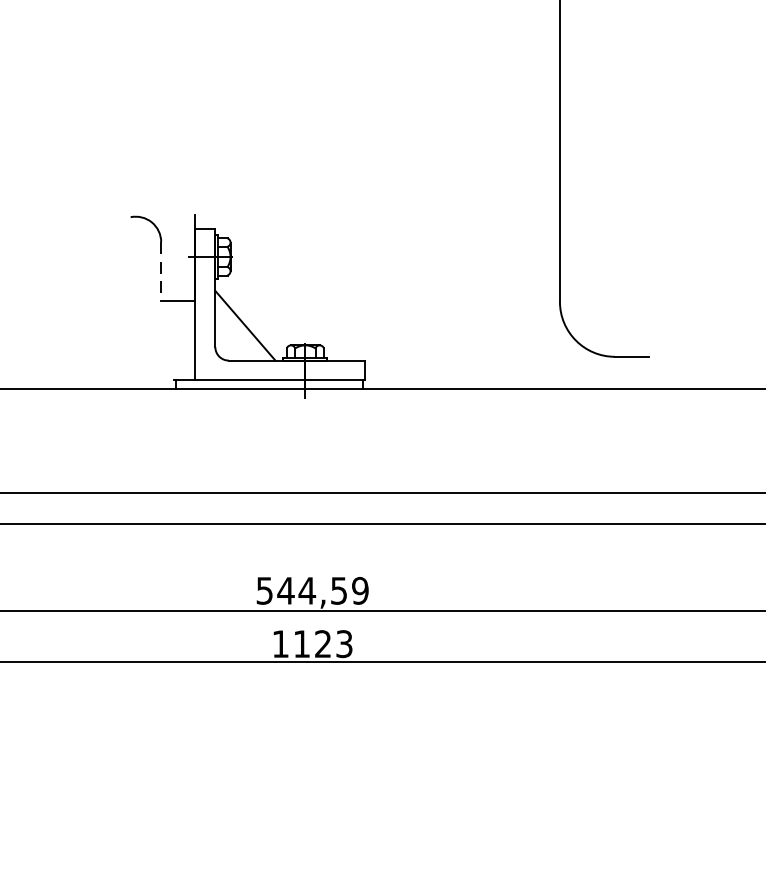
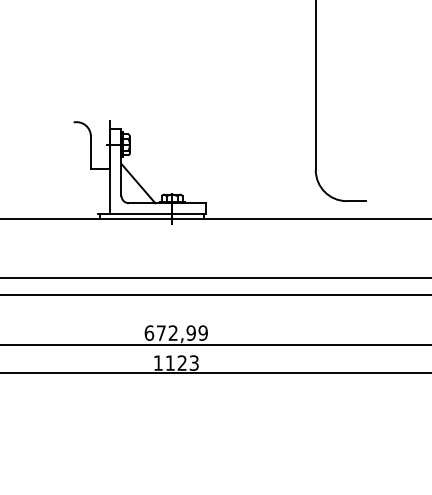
line: (160, 272) -> (90, 153), dashed -> solid
text: (300, 589) -> (169, 332), 544,59 -> 672,99

